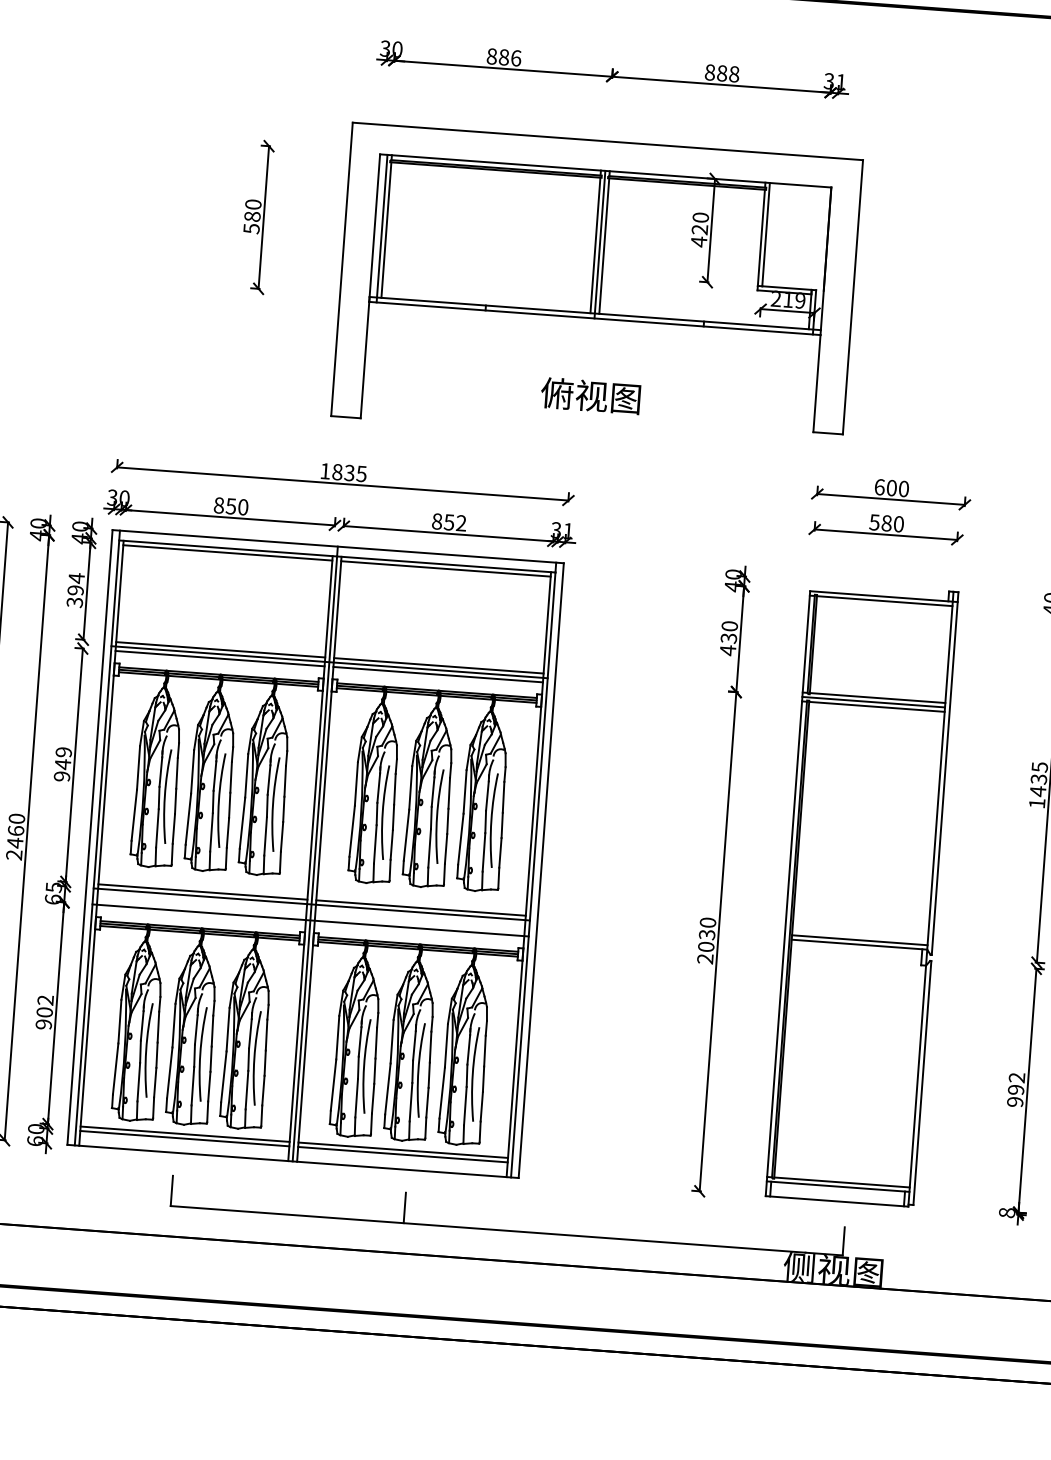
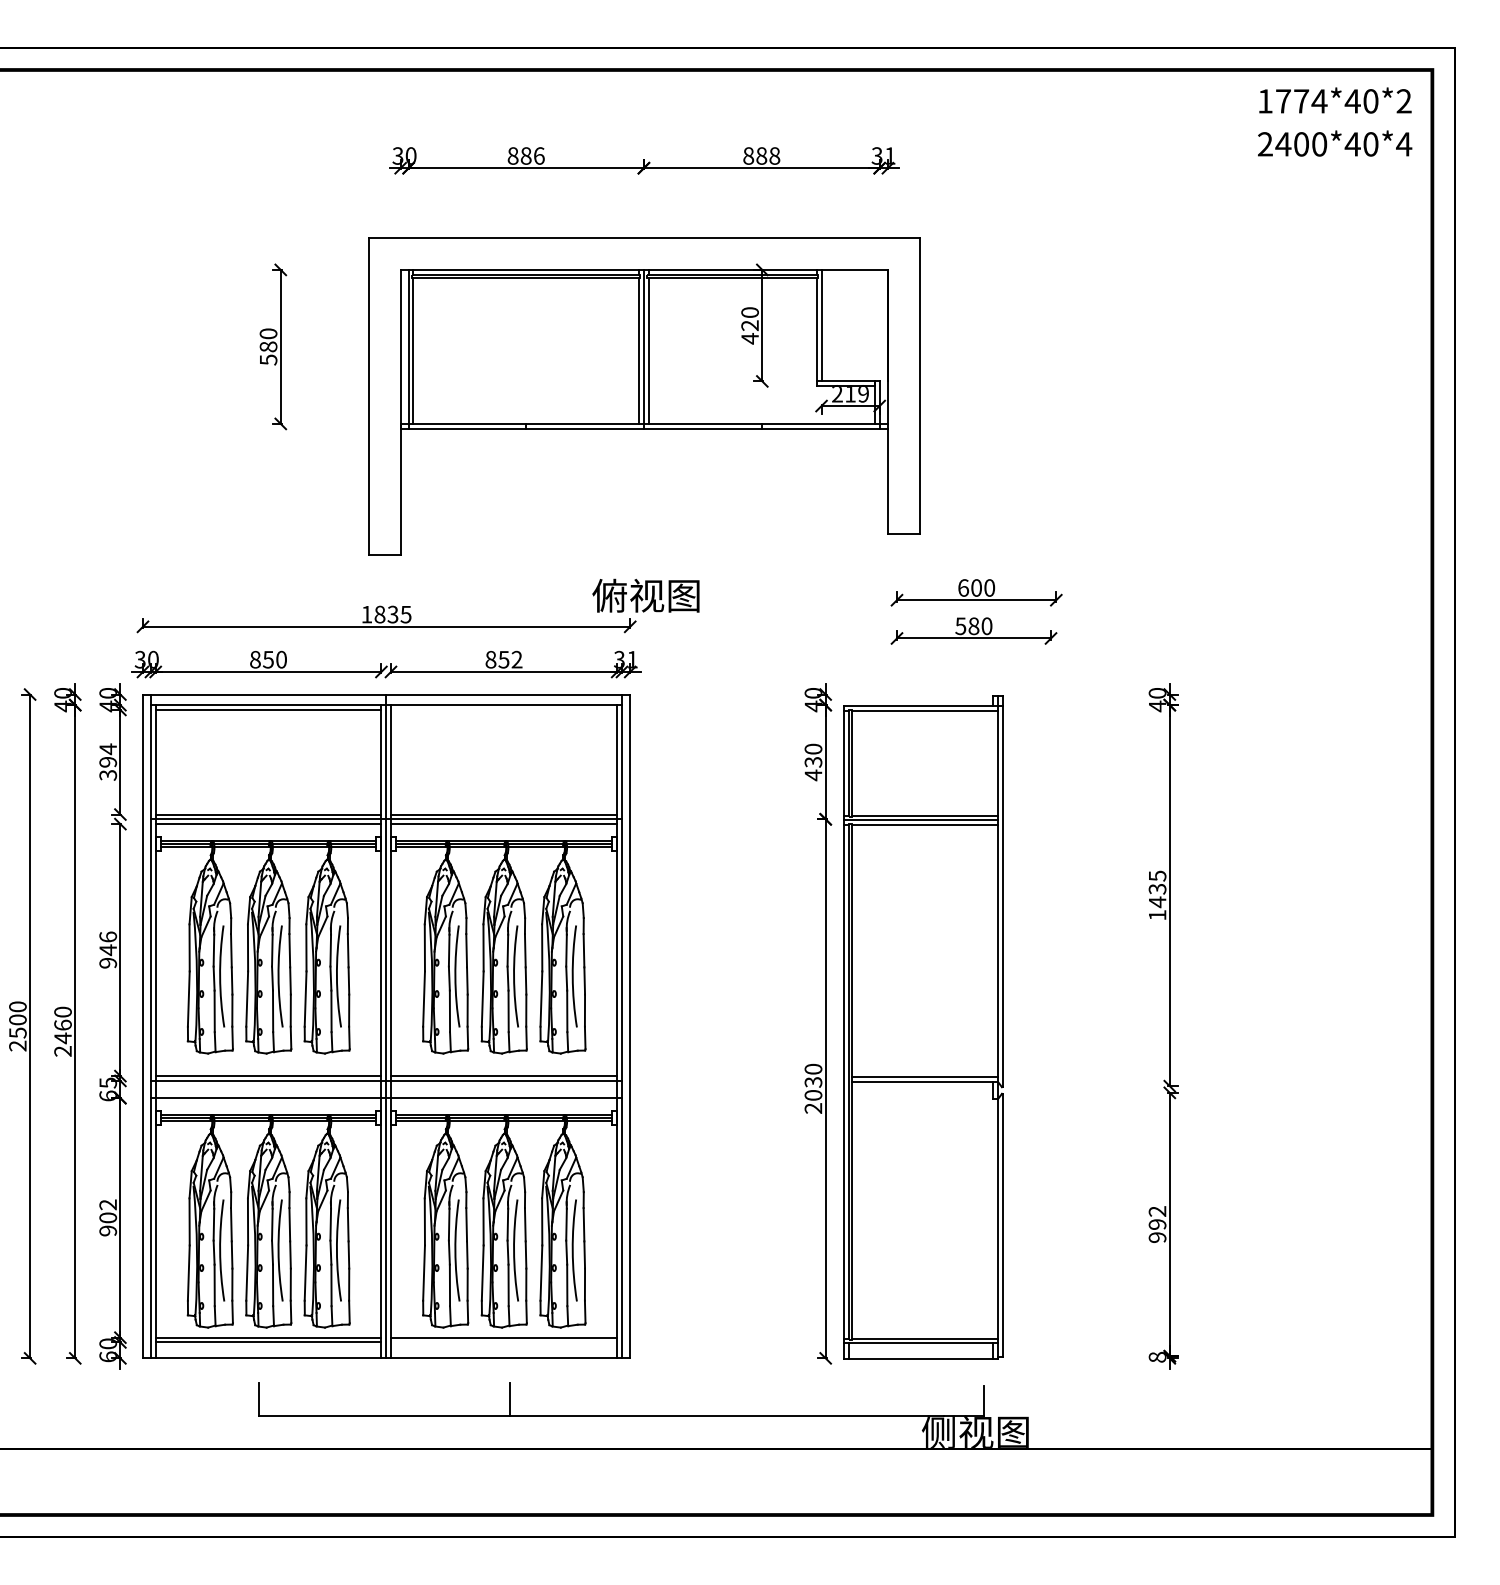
text: (590, 395) -> (645, 595), moved
line: (445, 568) -> (503, 709), removed
text: (64, 751) -> (108, 936), 949 -> 946
part: (861, 894) -> (923, 1027), moved
line: (402, 1154) -> (503, 1342), removed

